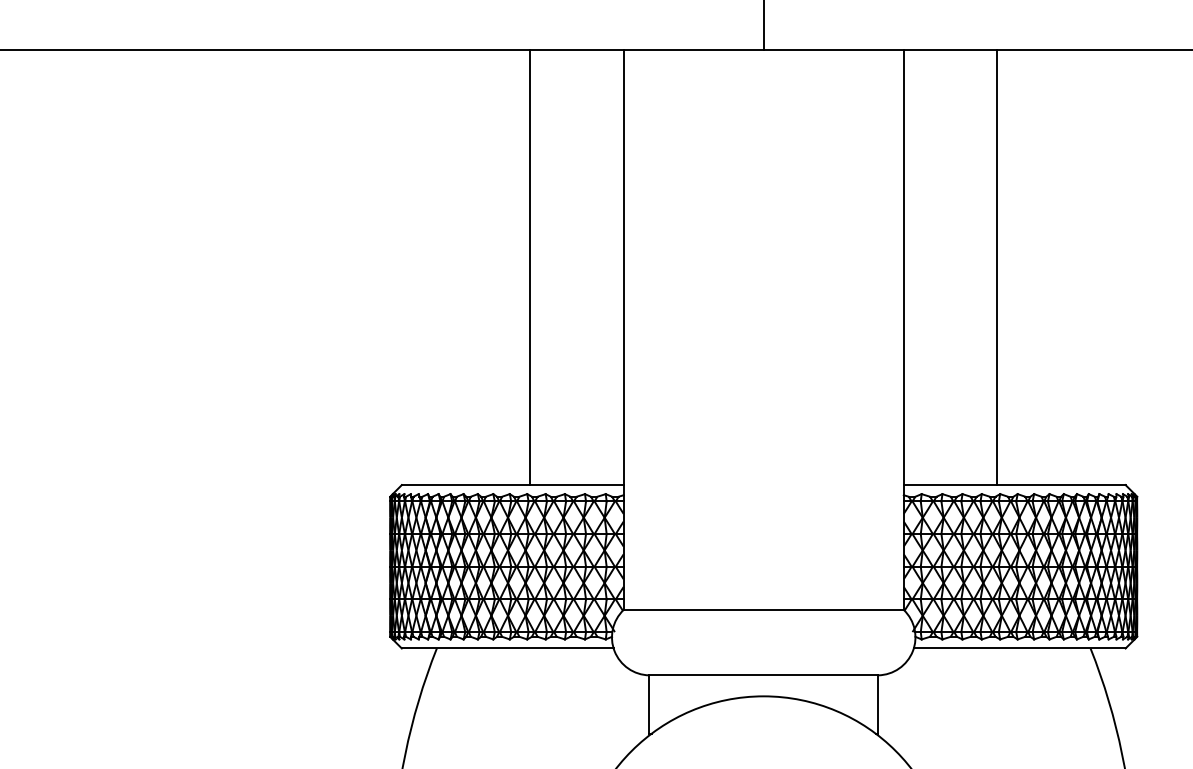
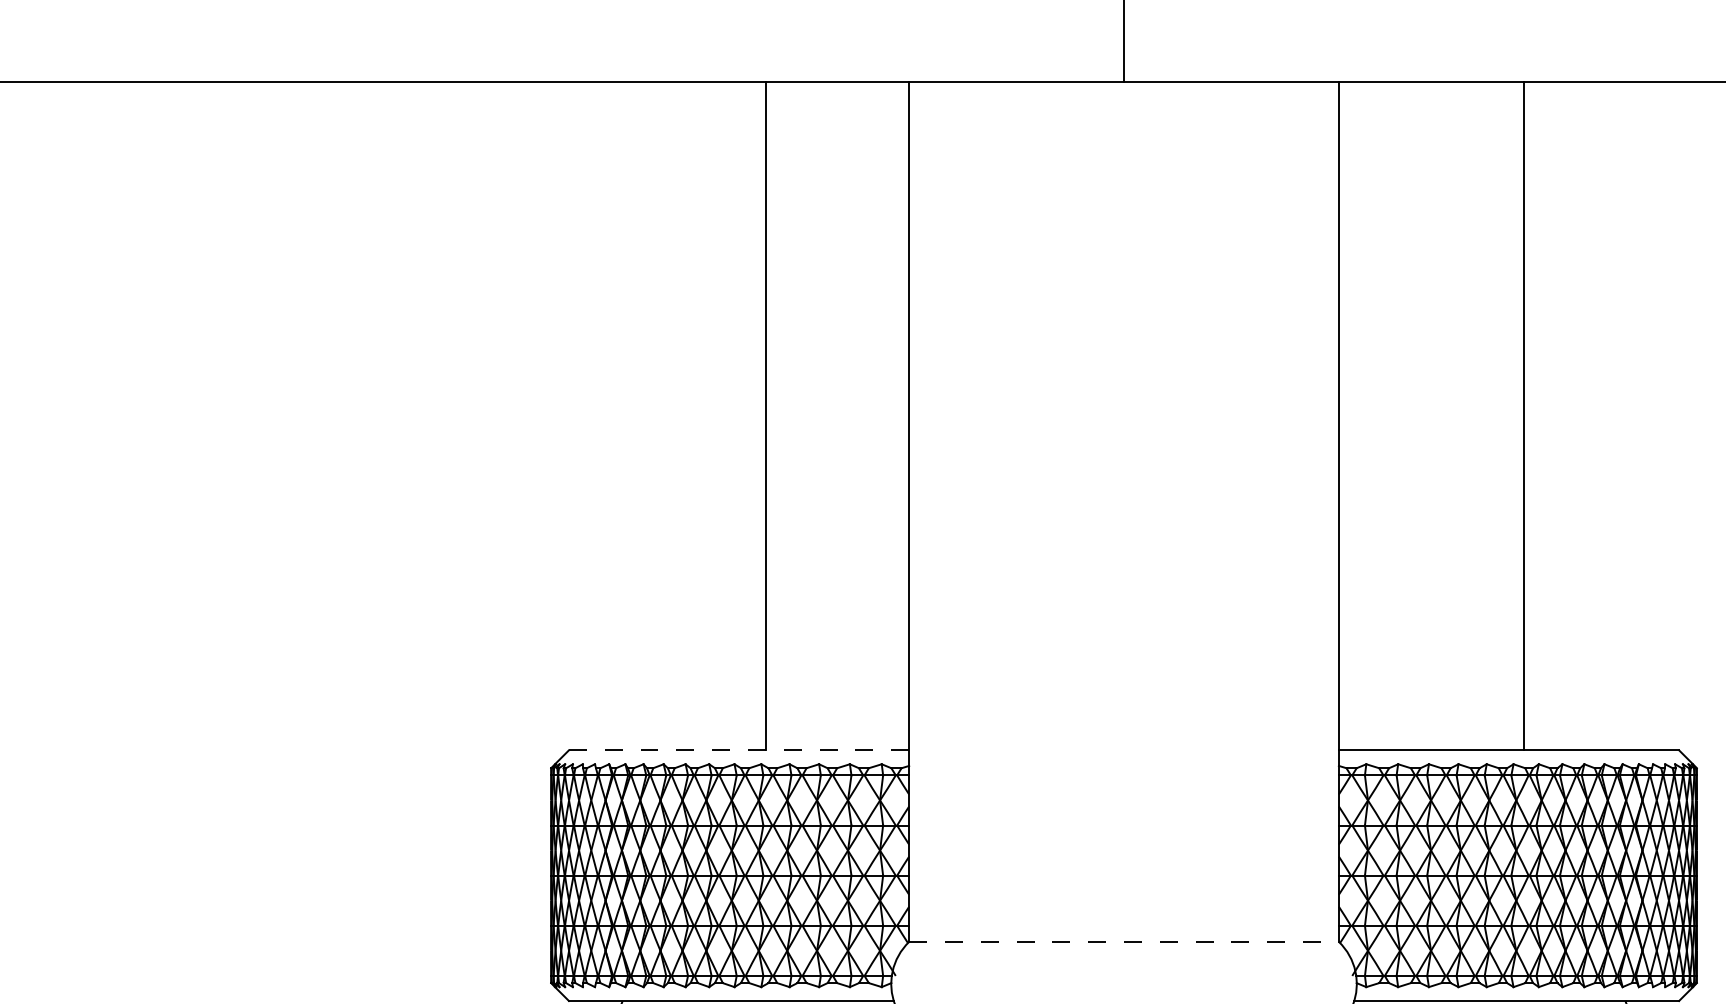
line: (997, 267) -> (1524, 416), moved
line: (512, 485) -> (738, 750), solid -> dashed
line: (764, 609) -> (1125, 941), solid -> dashed

